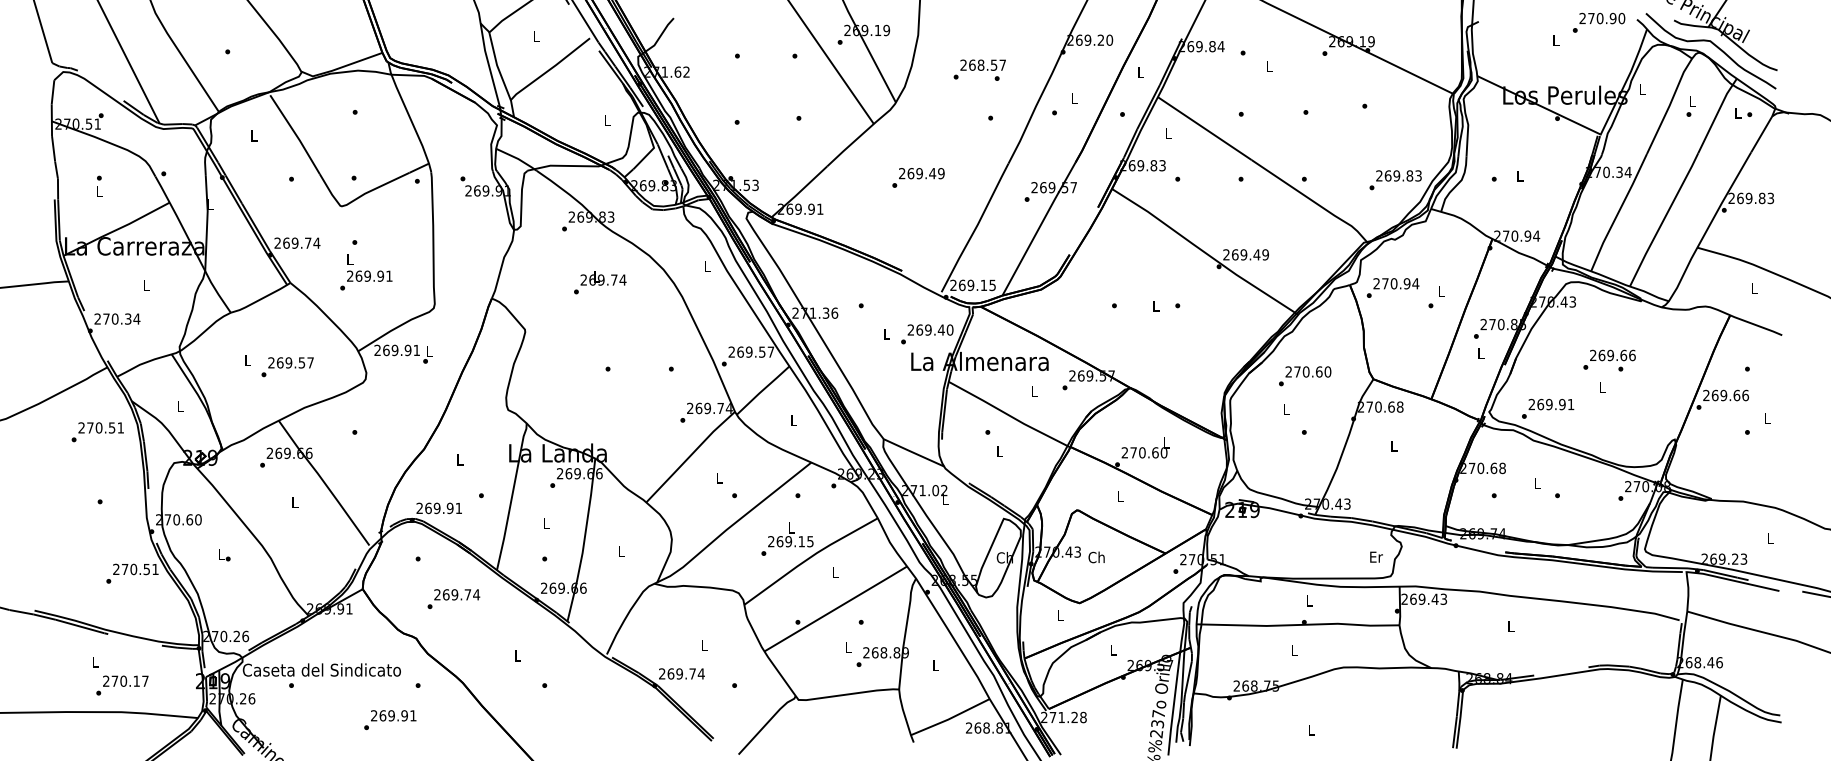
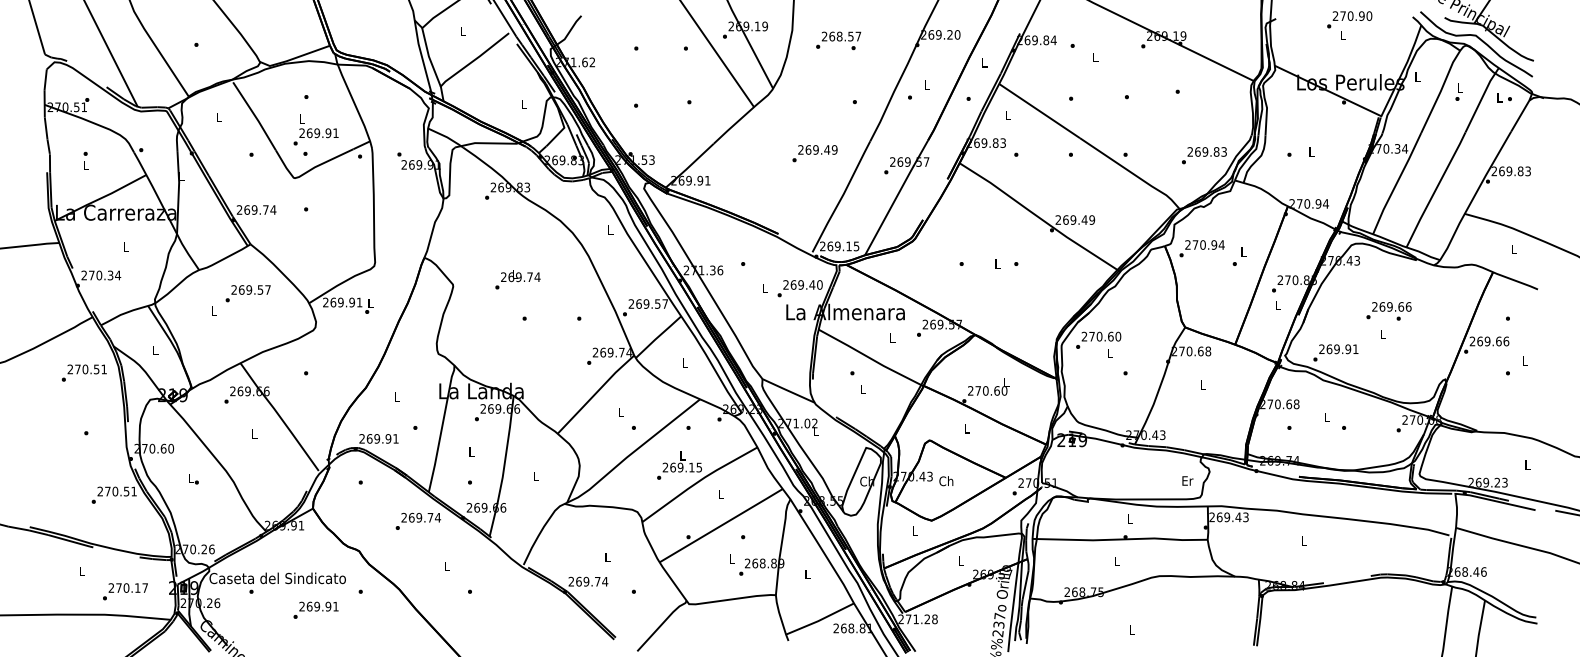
text: (1598, 22) -> (1349, 19), moved
text: (979, 69) -> (838, 40), moved
text: (918, 177) -> (815, 153), moved
text: (366, 272) -> (316, 130), moved
text: (600, 282) -> (518, 279), moved
text: (287, 367) -> (248, 293), moved
text: (1305, 376) -> (1098, 340), moved
text: (453, 598) -> (418, 520), moved
text: (122, 685) -> (125, 591), moved
text: (390, 720) -> (316, 610), moved

